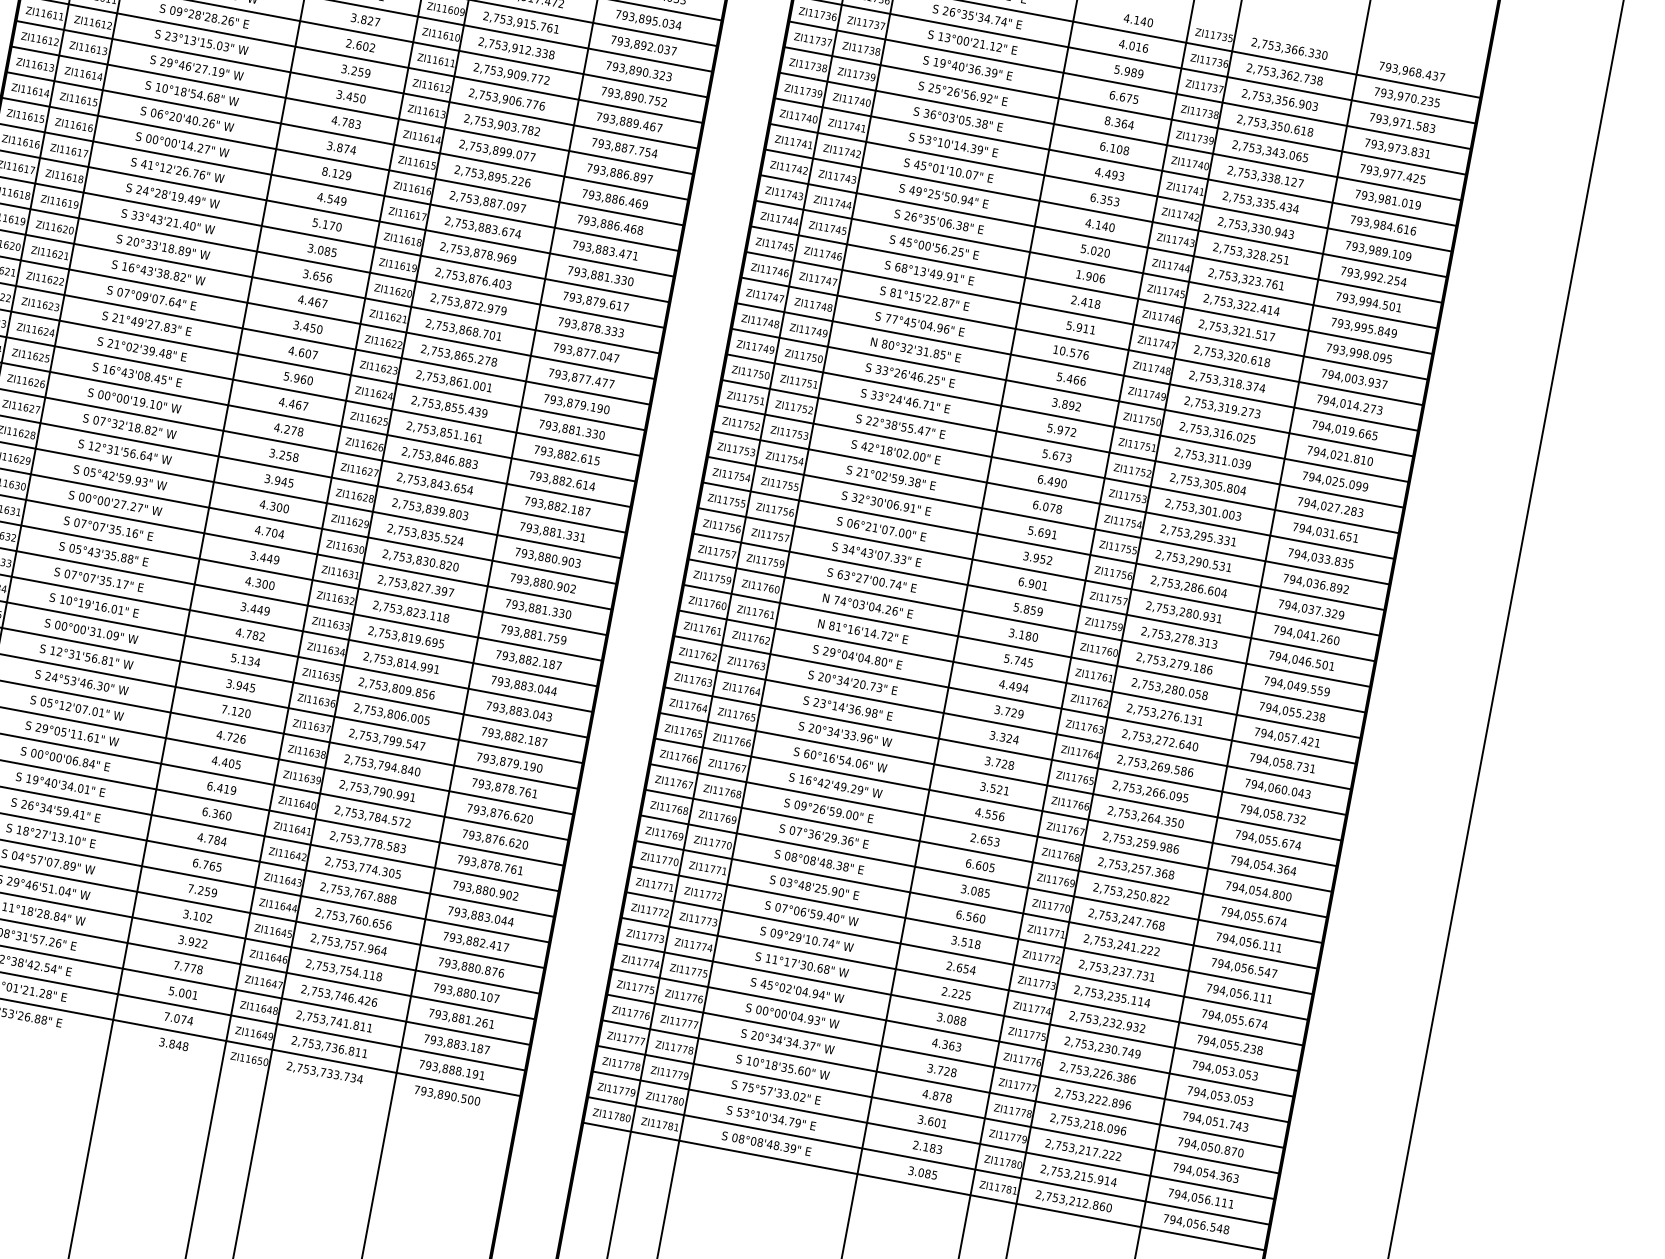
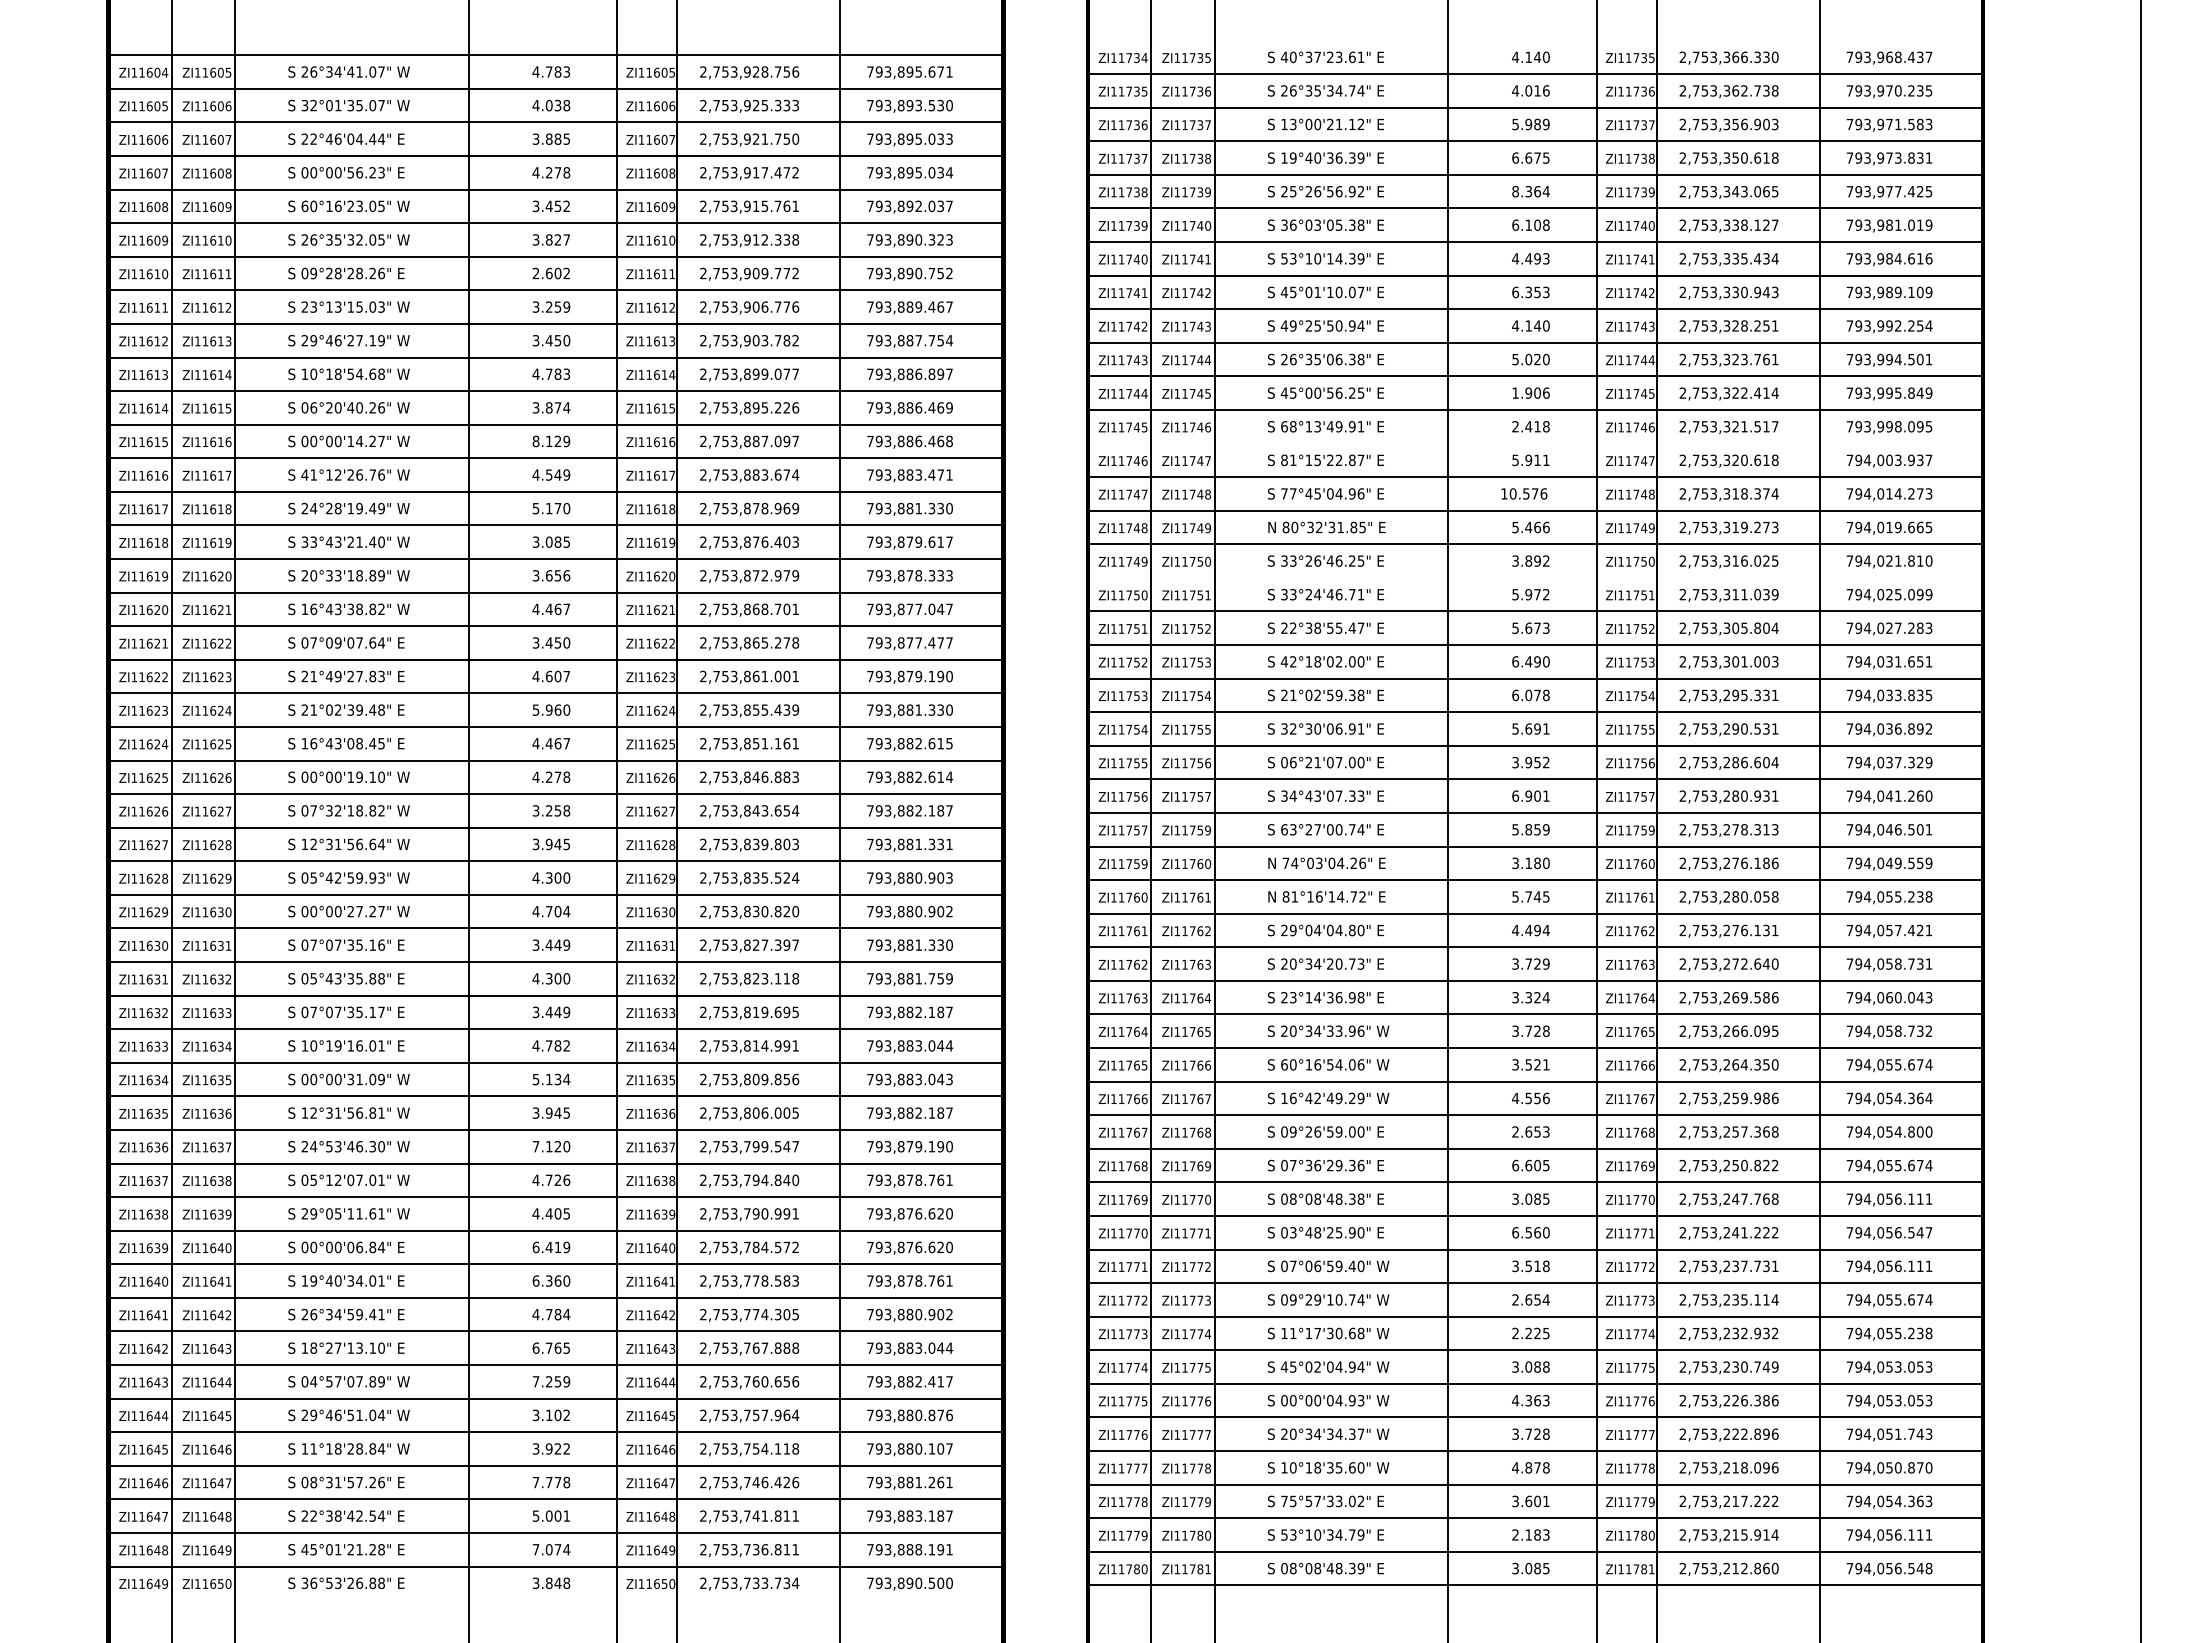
line: (1086, 315) -> (1535, 443), removed
line: (1067, 417) -> (1535, 577), removed
text: (1186, 665) -> (1744, 863), 2,753,279.186 -> 2,753,276.186

